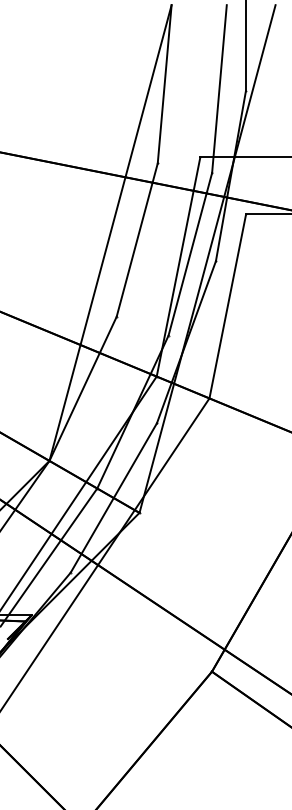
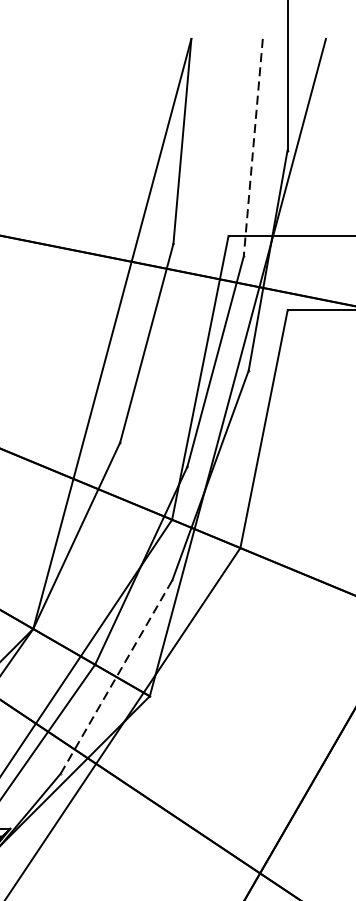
line: (219, 89) -> (253, 148), solid -> dashed
line: (114, 497) -> (117, 676), solid -> dashed

